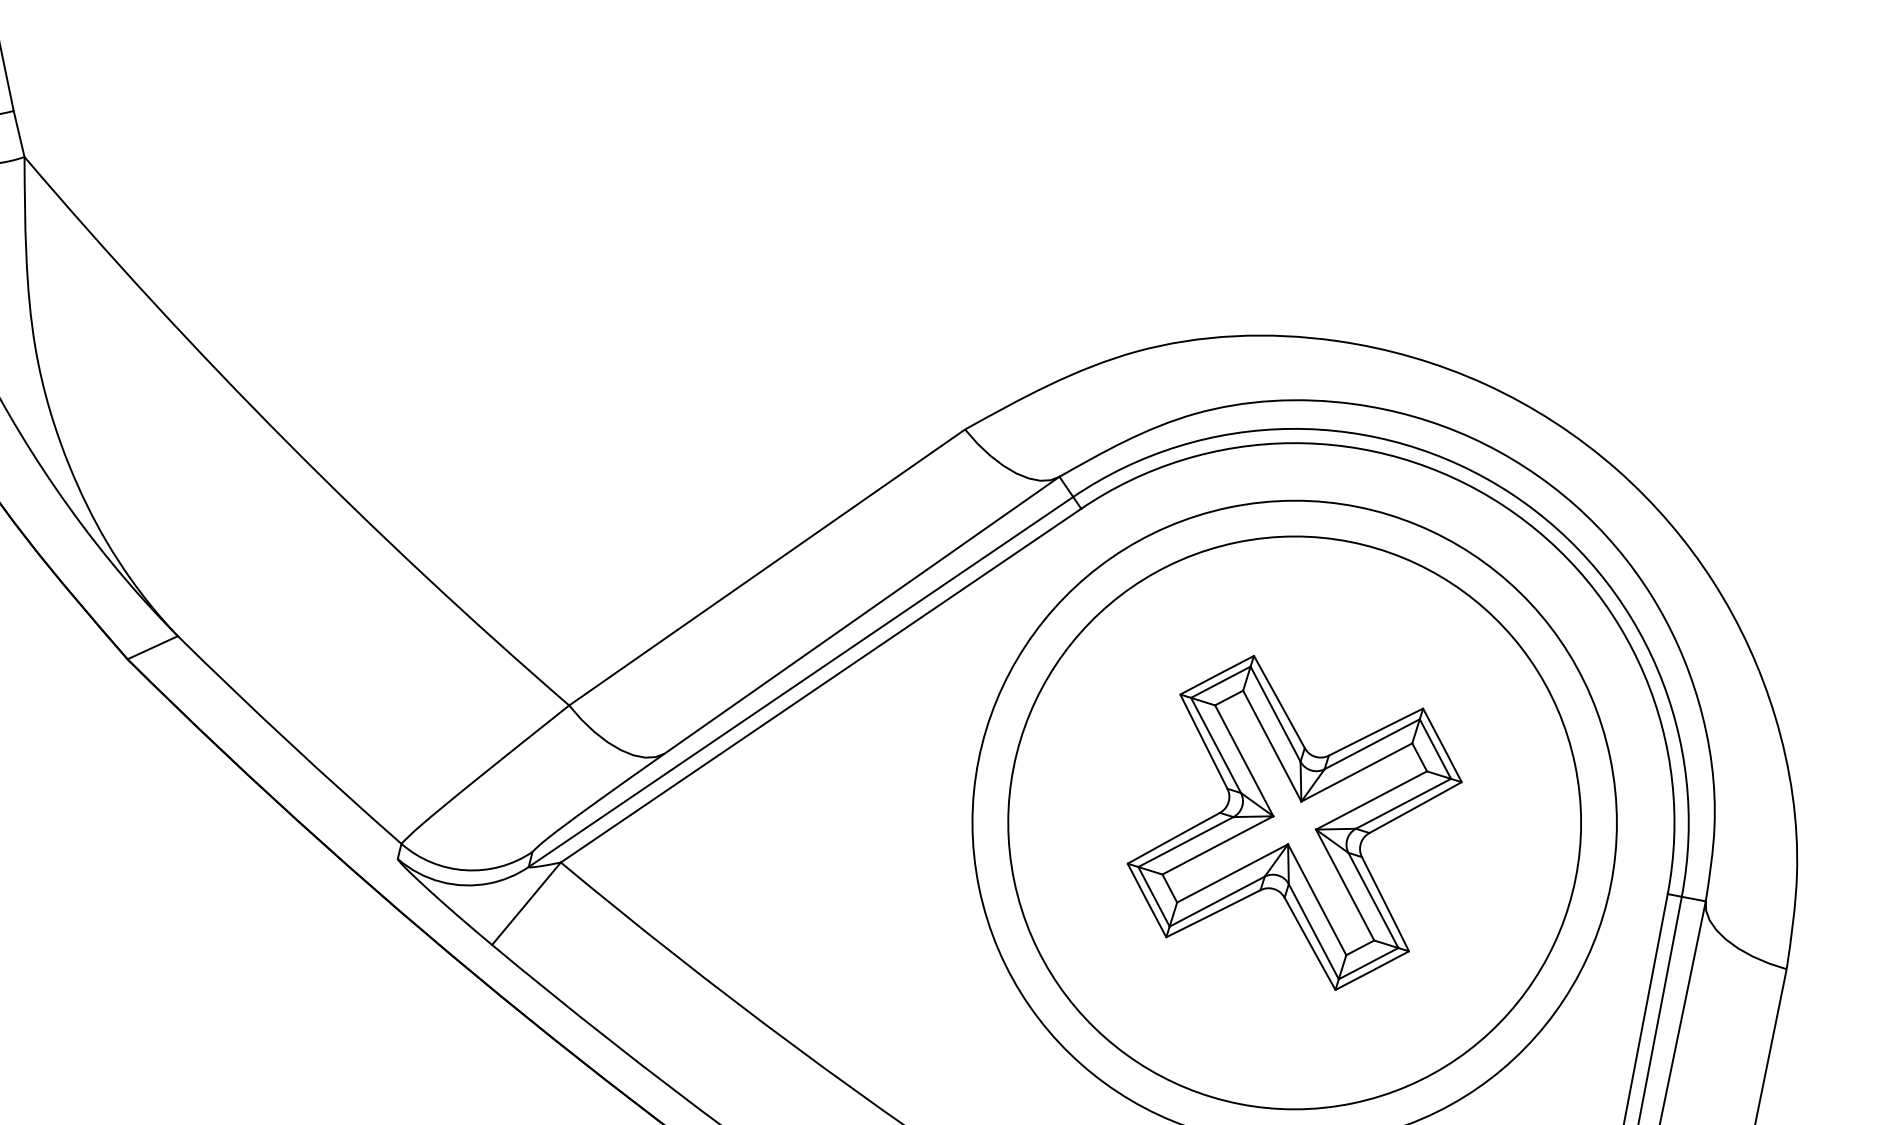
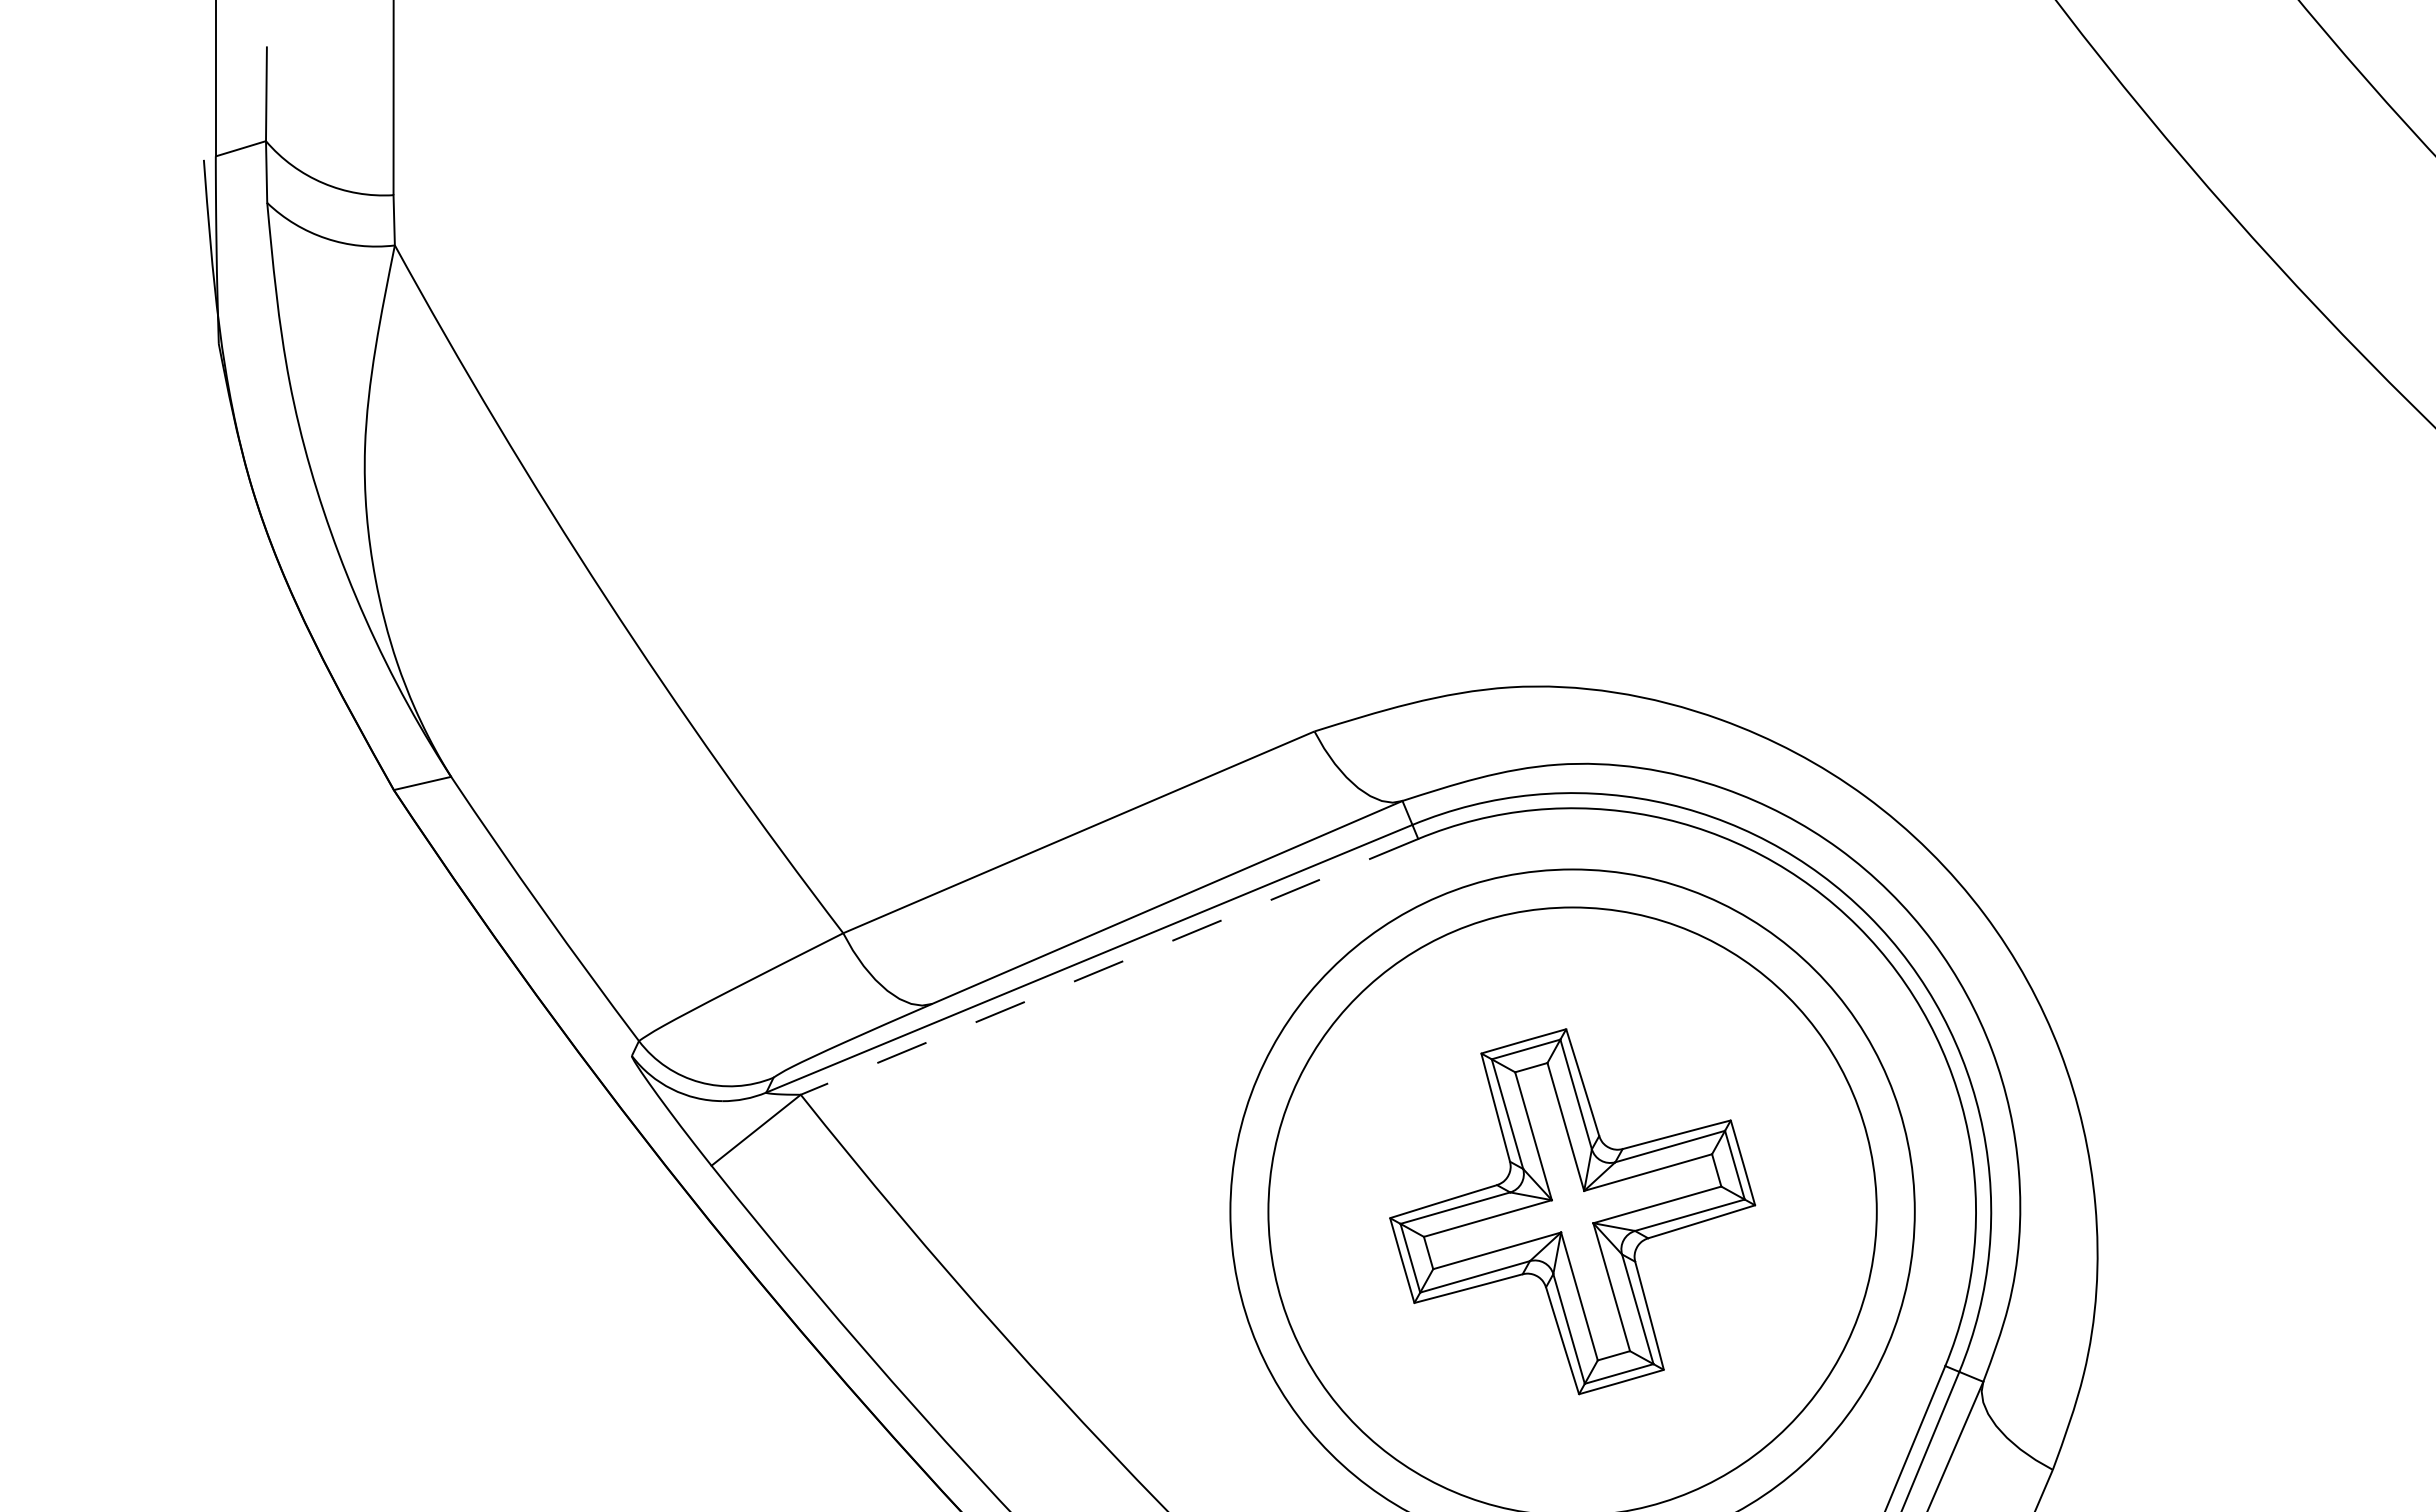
line: (821, 686) -> (1109, 967), solid -> dashed

